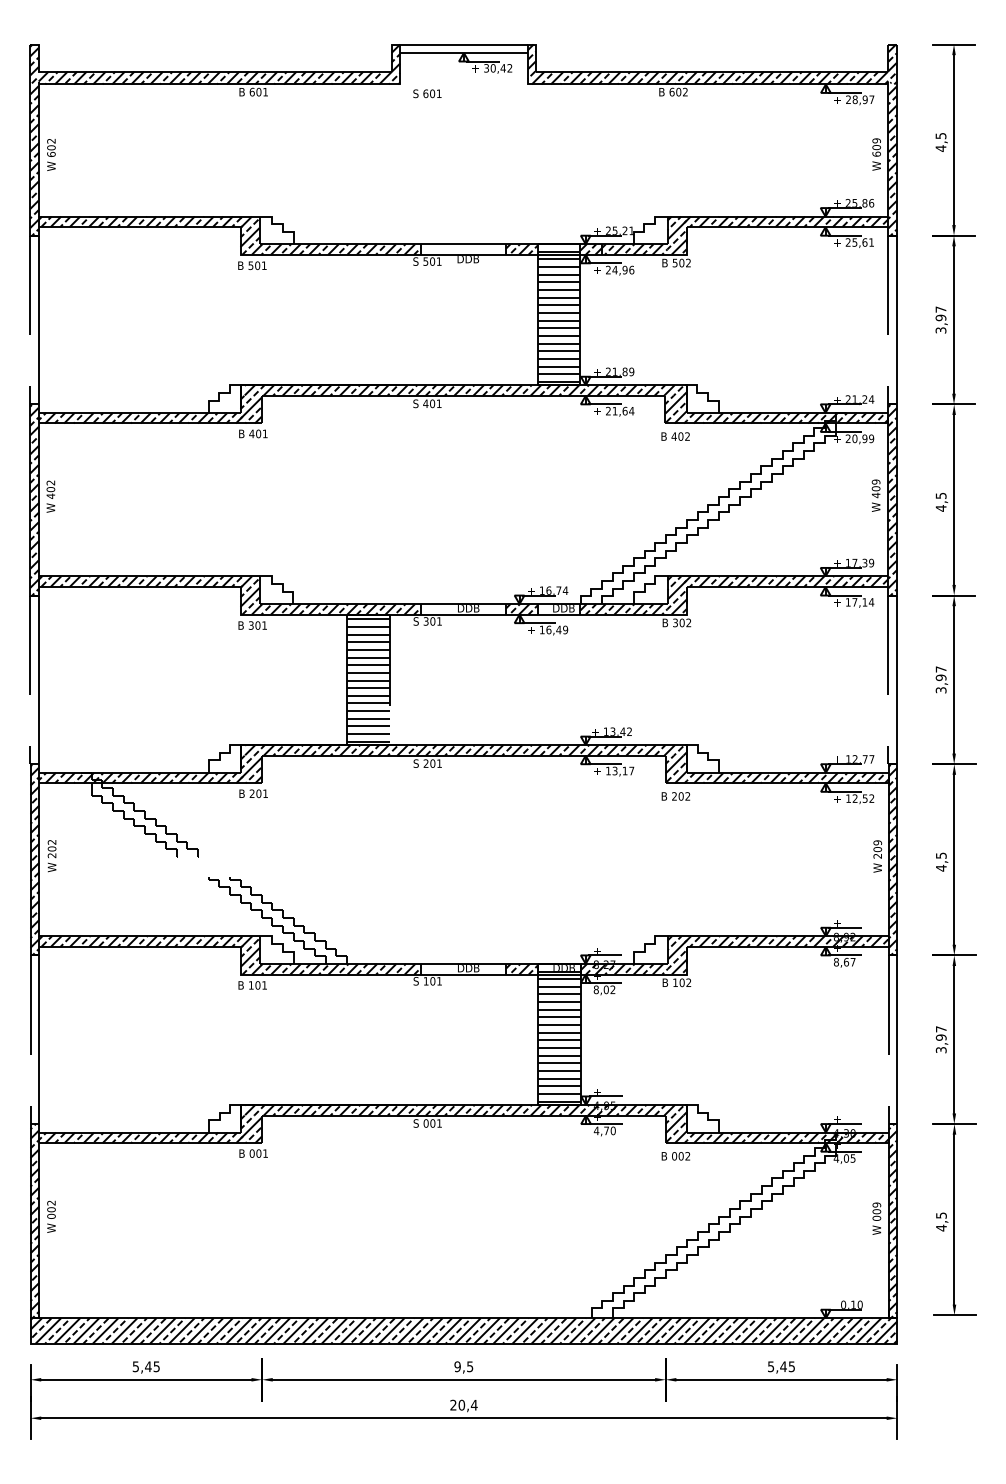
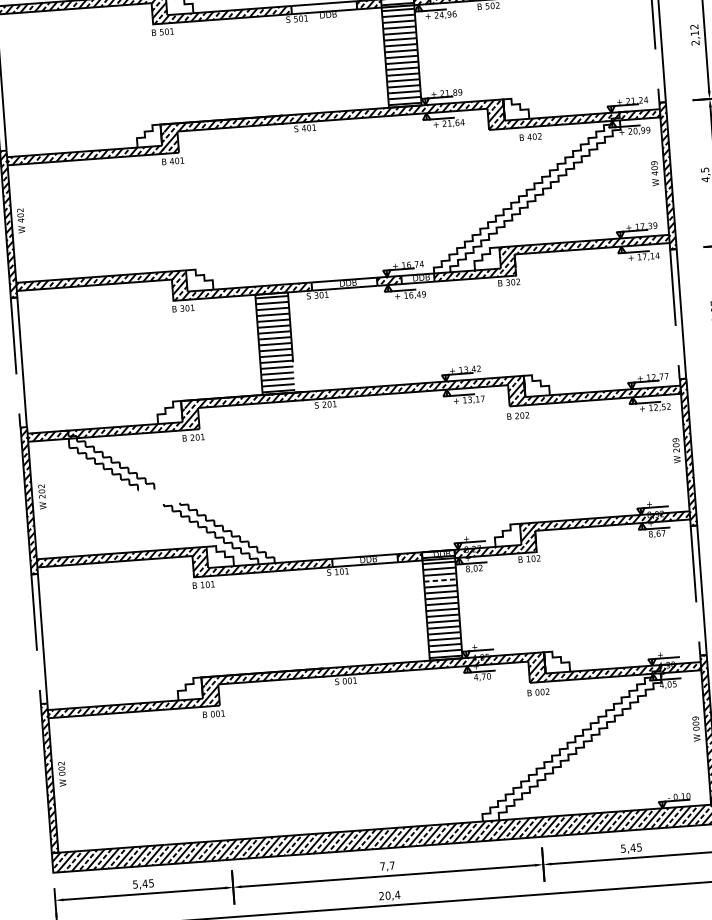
text: (940, 319) -> (694, 34), 3,97 -> 2,12
text: (675, 436) -> (530, 136), moved
line: (560, 1002) -> (441, 580), solid -> dashed
text: (463, 1366) -> (387, 865), 9,5 -> 7,7

